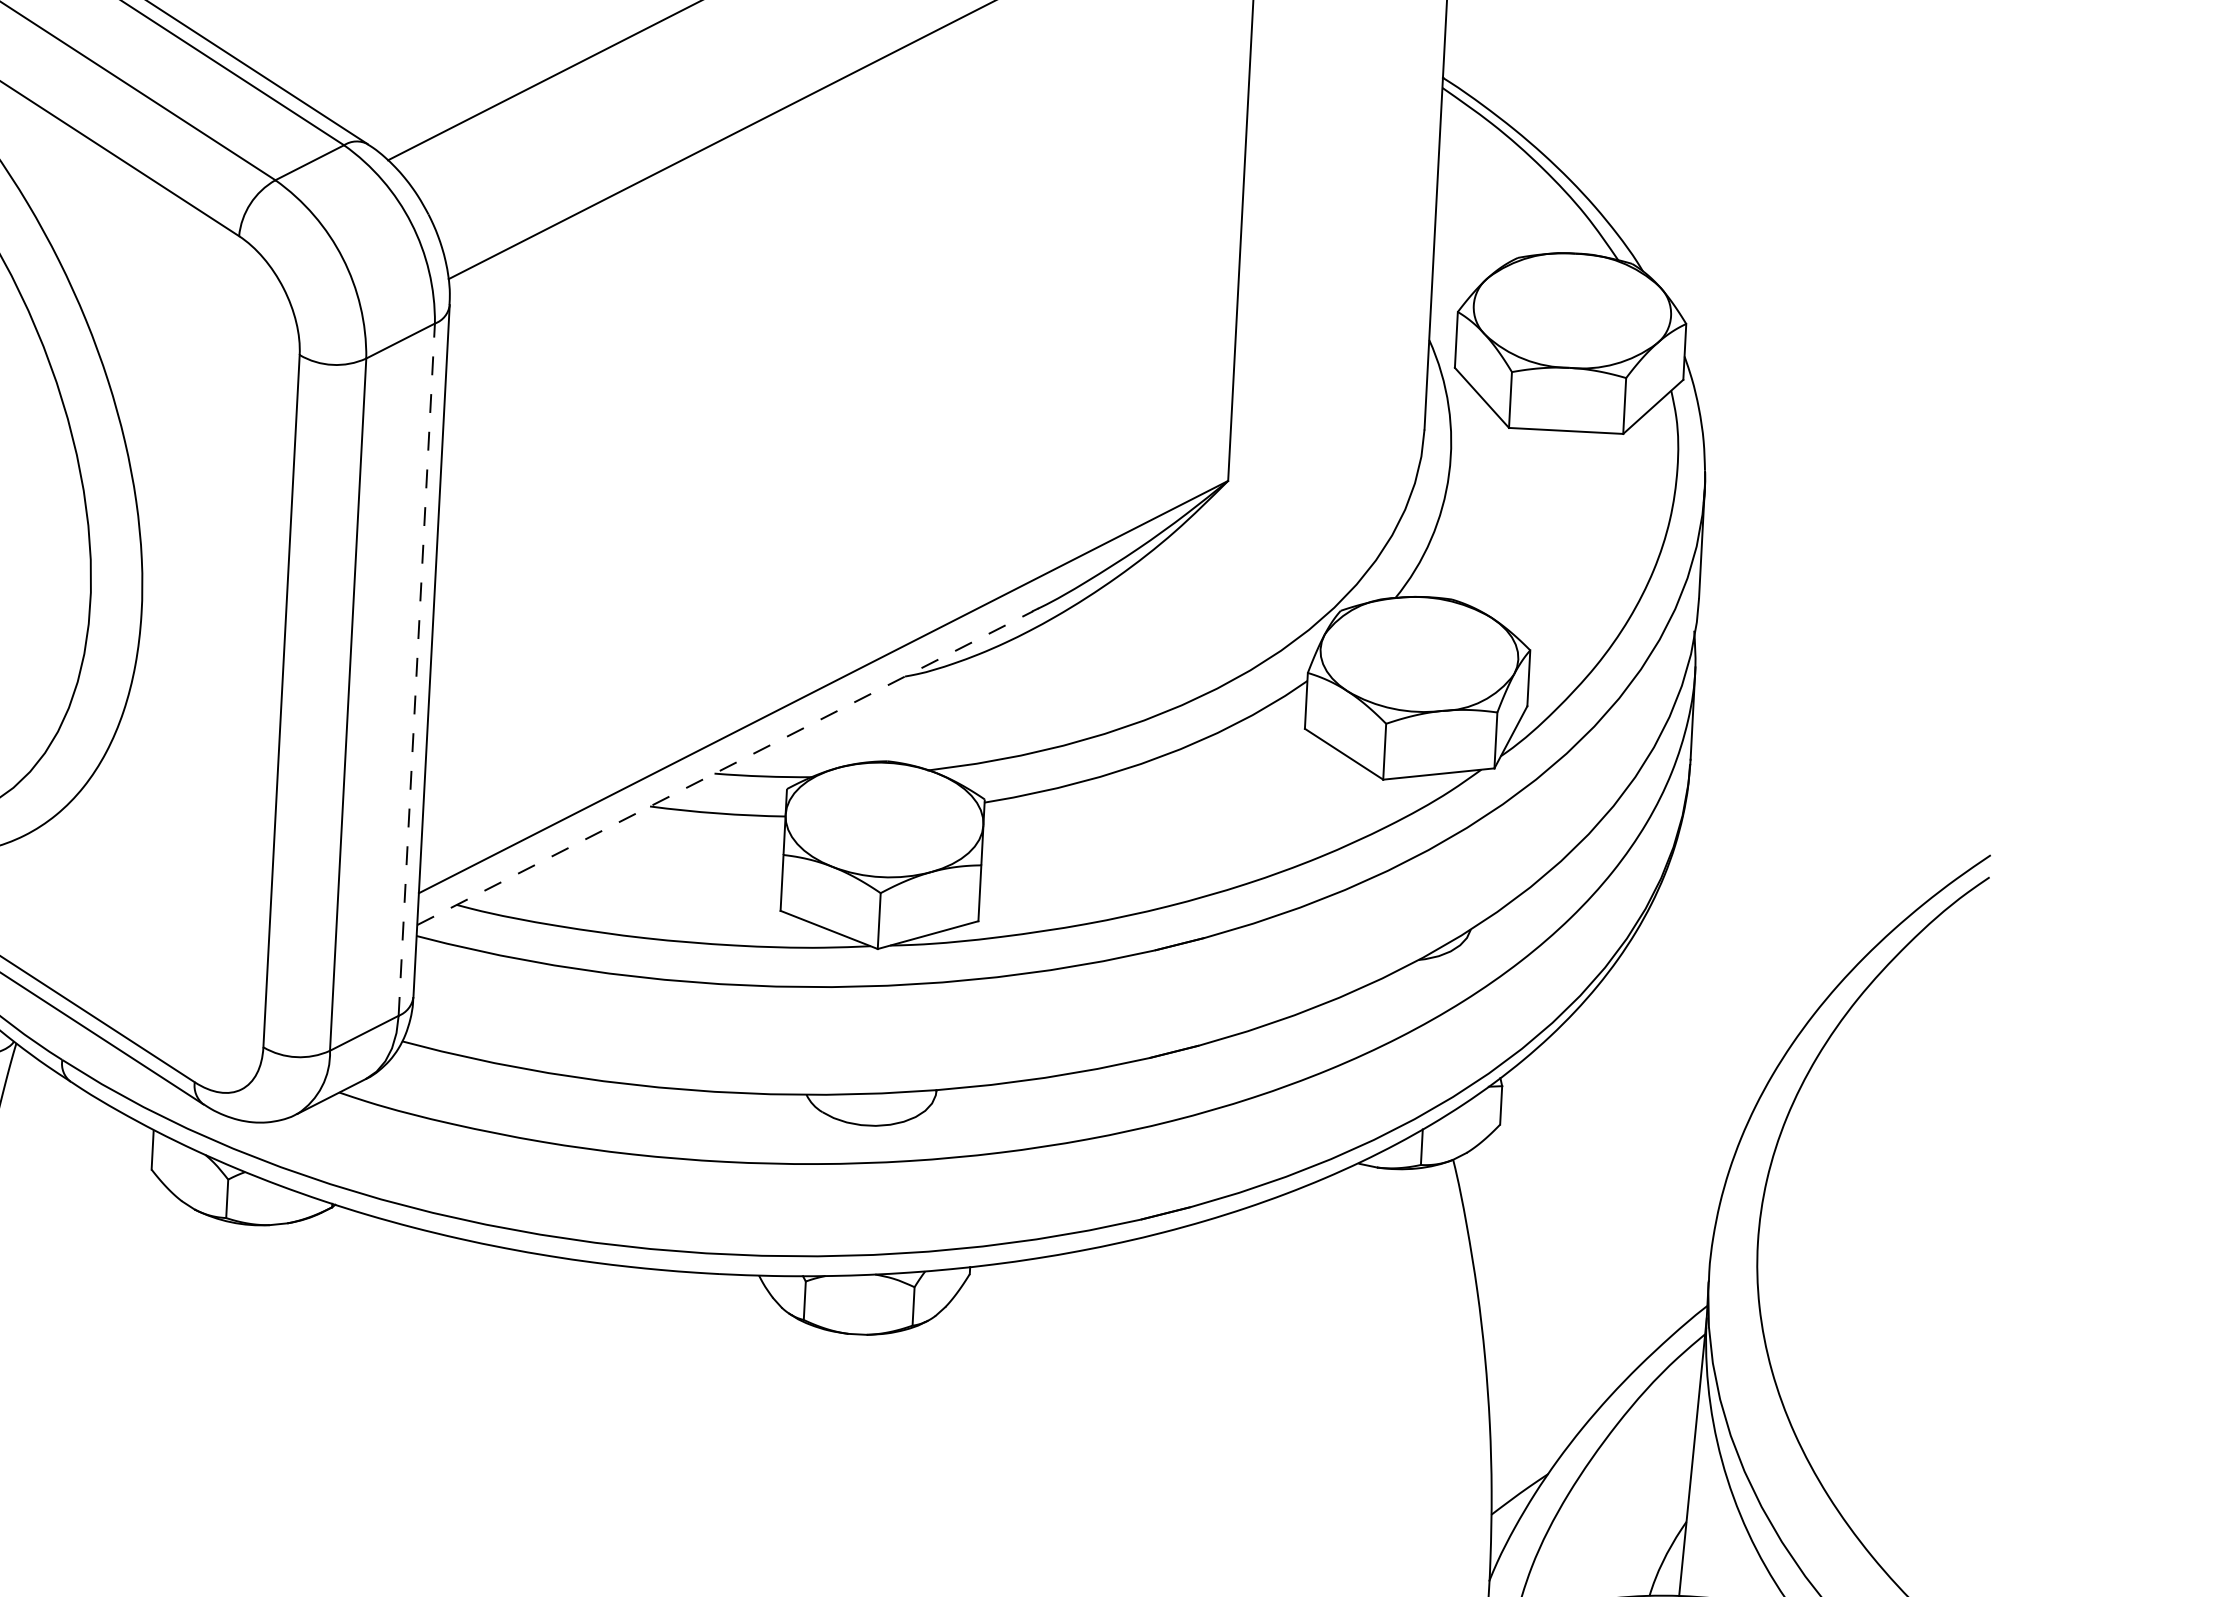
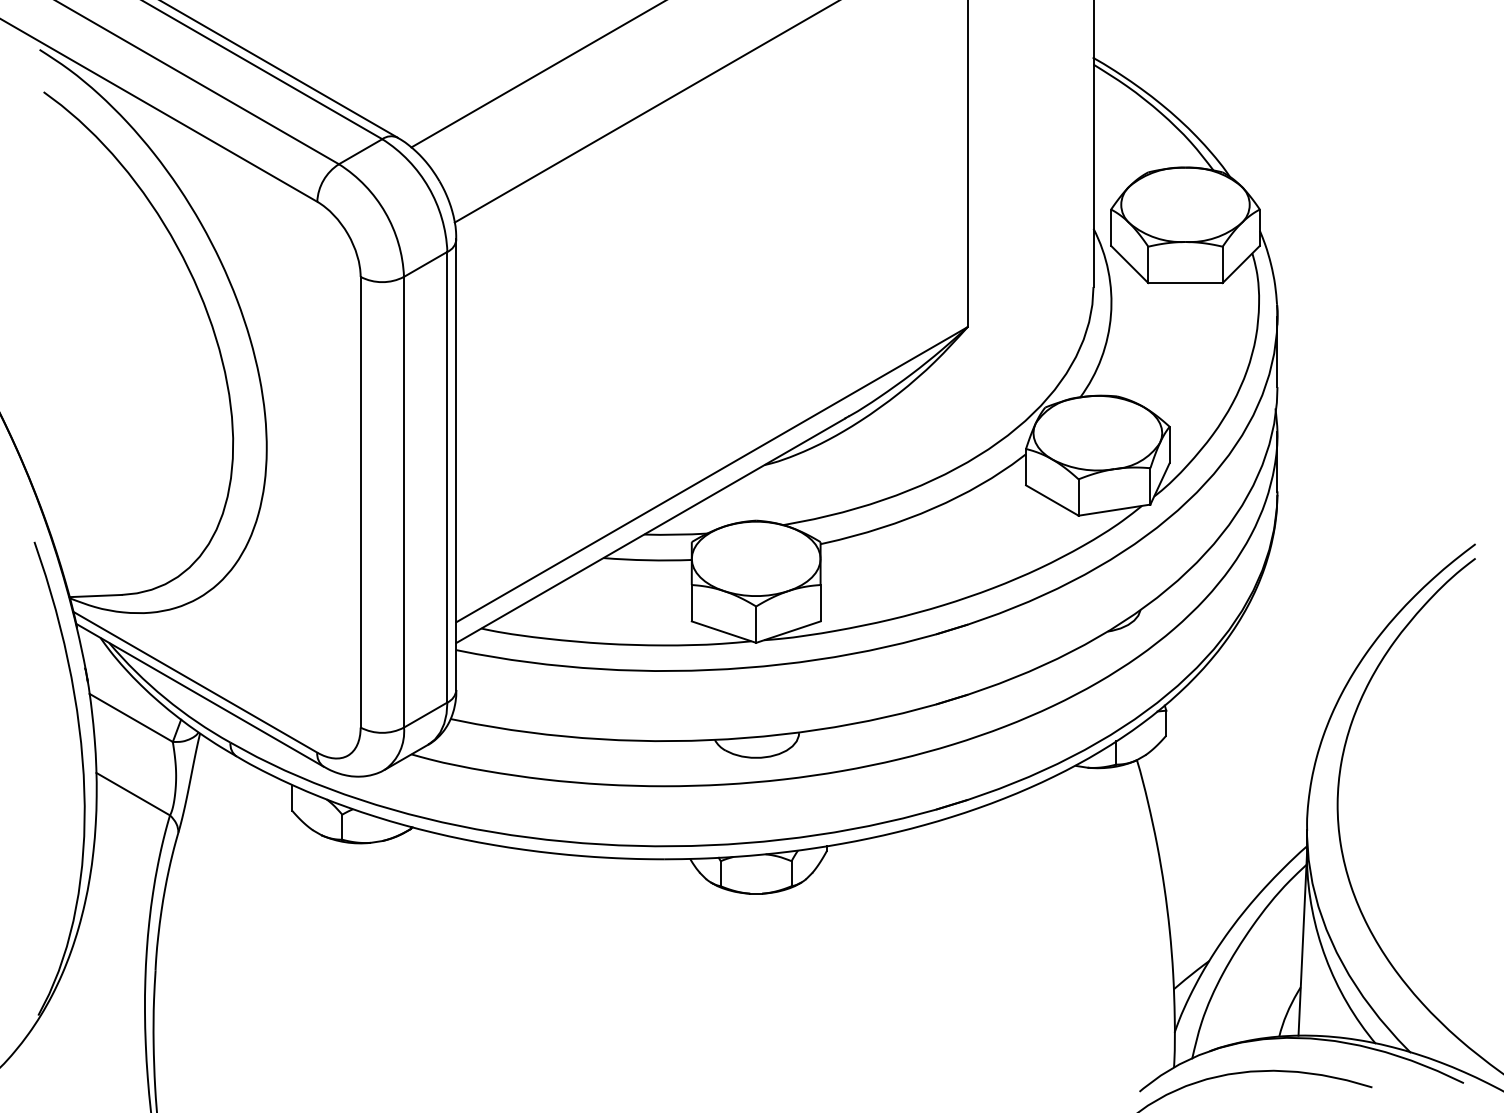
line: (417, 668) -> (447, 476), dashed -> solid
line: (724, 767) -> (650, 530), dashed -> solid

